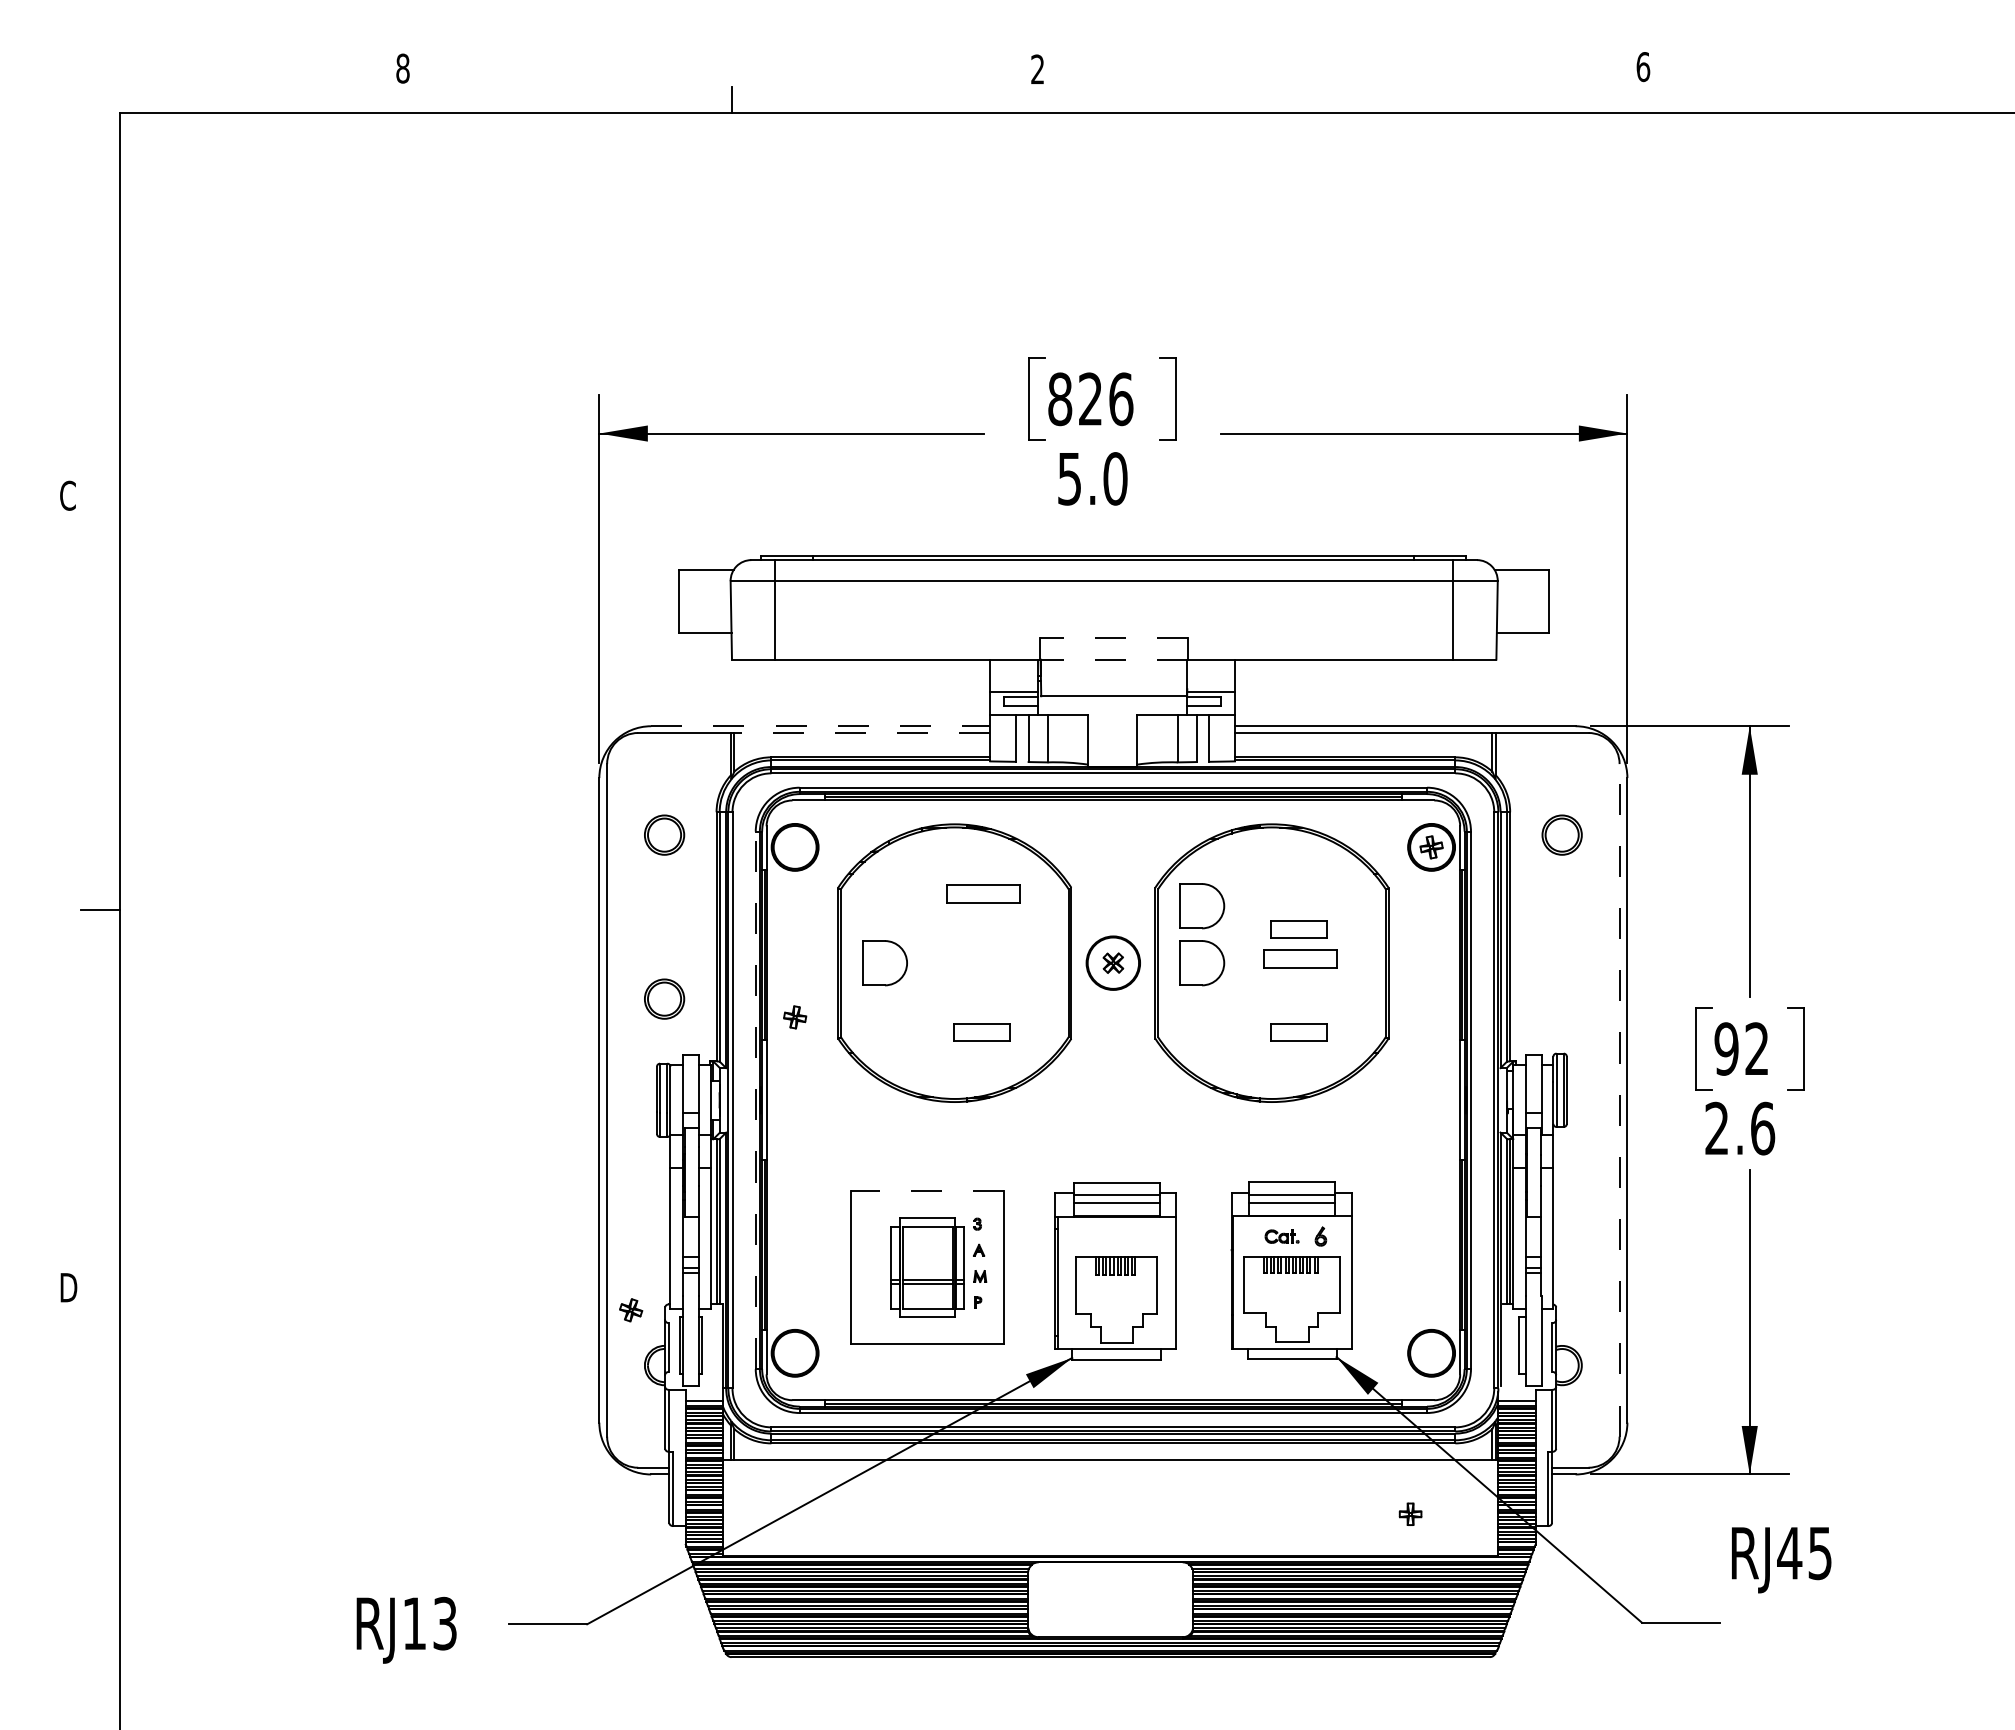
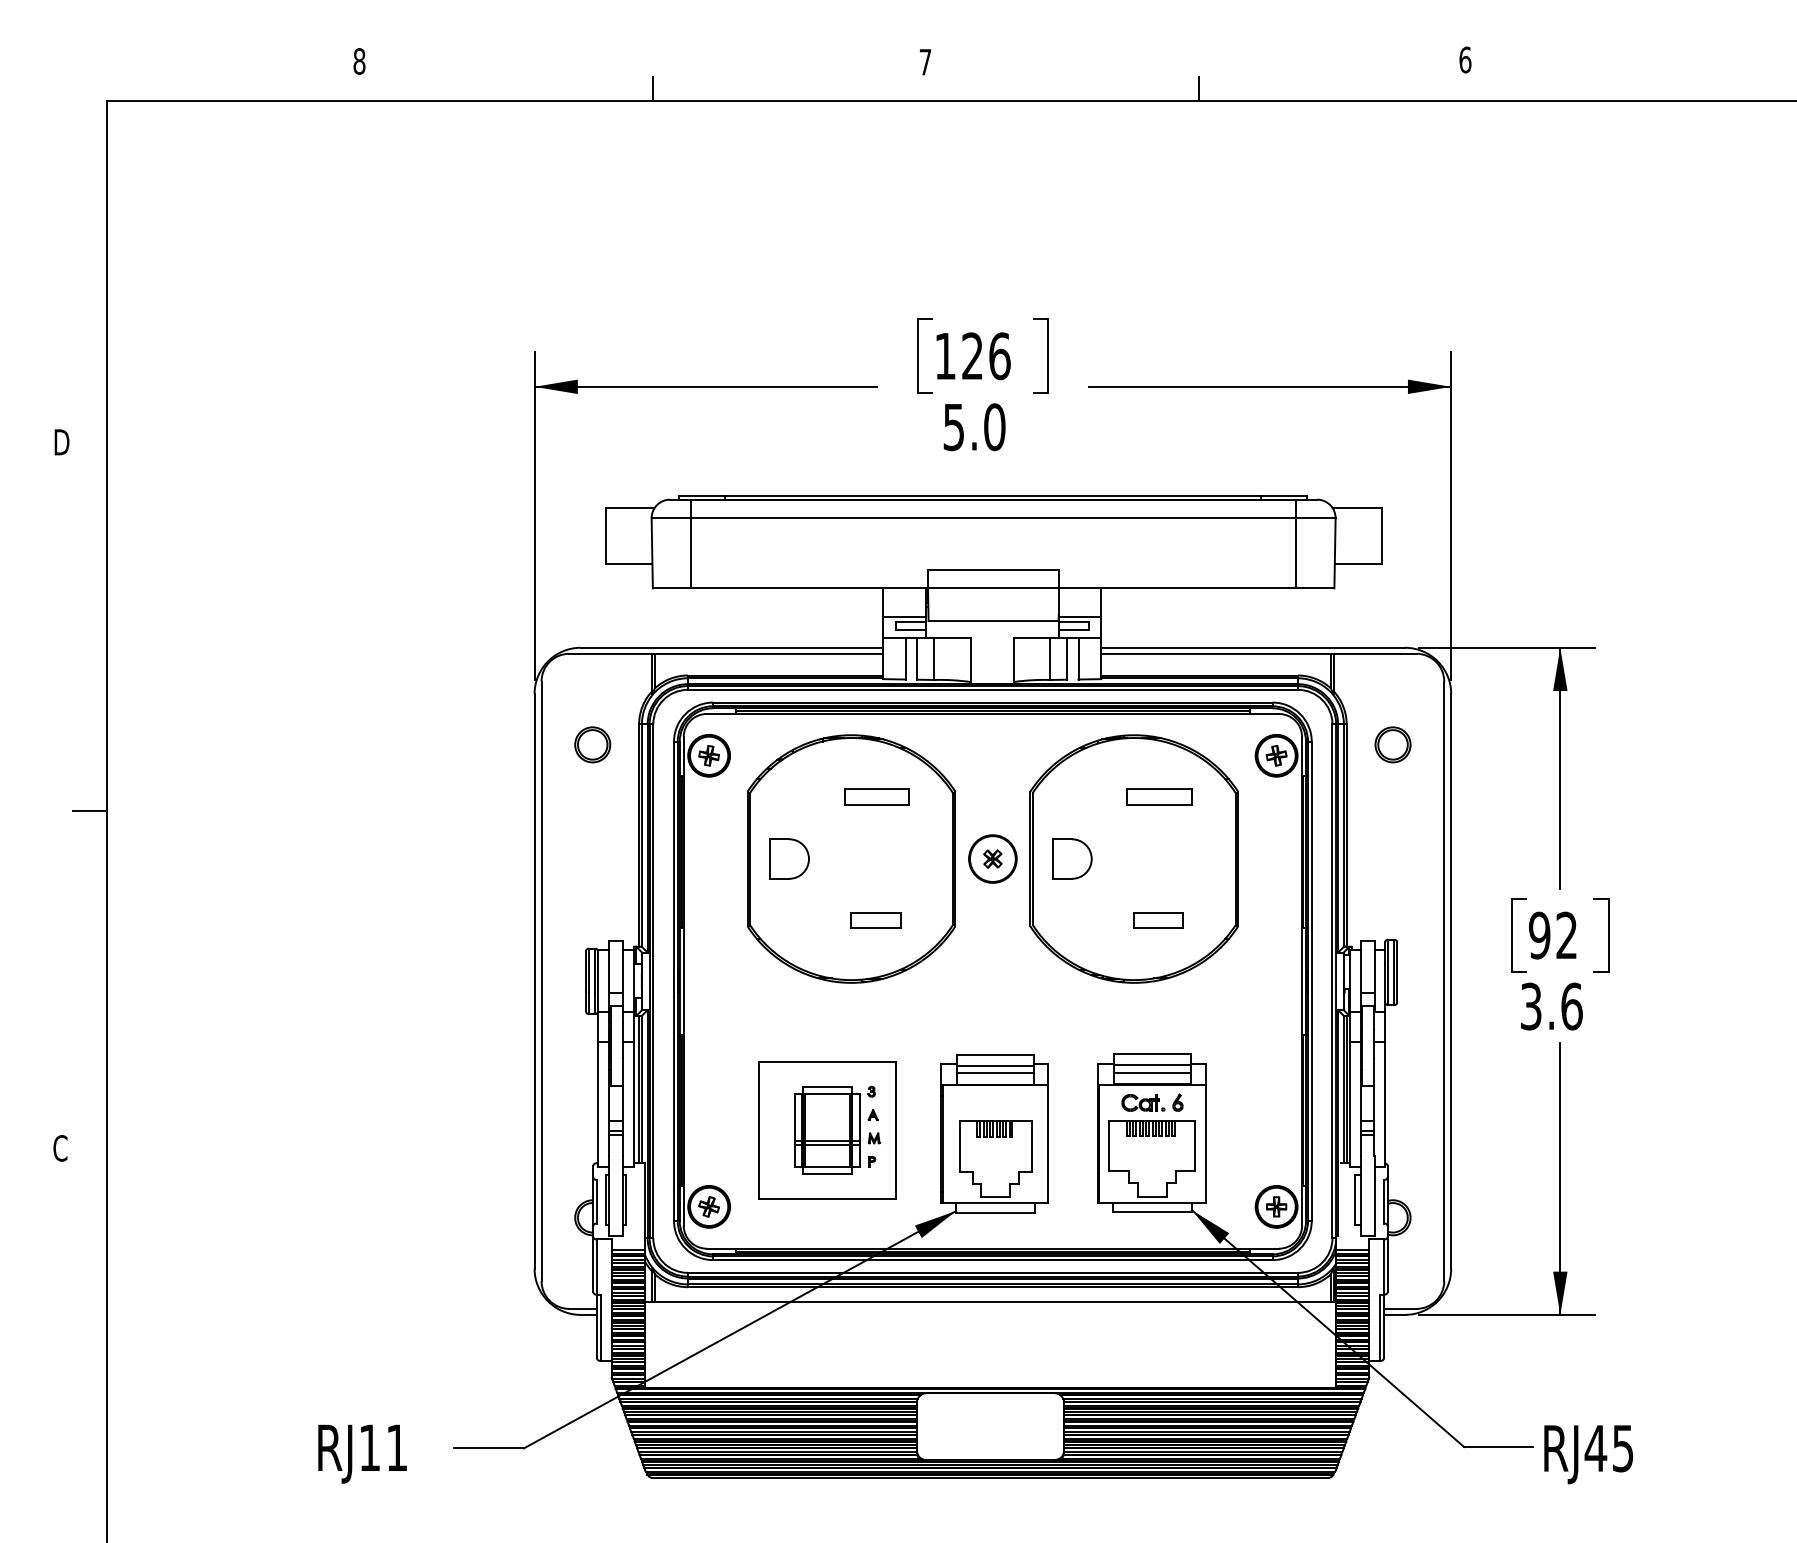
text: (1037, 68) -> (925, 61), 2 -> 7
line: (1344, 99) -> (1198, 88), added
text: (1060, 399) -> (945, 356), 826 -> 126
text: (68, 495) -> (61, 442), C -> D
line: (1114, 638) -> (993, 569), dashed -> solid
line: (1114, 659) -> (993, 588), dashed -> solid
line: (820, 726) -> (731, 648), dashed -> solid
line: (861, 732) -> (768, 653), dashed -> solid
part: (1202, 906) -> (1072, 808), removed
part: (1298, 929) -> (1157, 829), removed
part: (1300, 958) -> (1159, 796), moved
part: (664, 998) -> (592, 890), removed
part: (795, 1017) -> (709, 755), moved
line: (1619, 1099) -> (1444, 980), dashed -> solid
line: (755, 1100) -> (673, 981), dashed -> solid
text: (1716, 1128) -> (1530, 1006), 2.6 -> 3.6
line: (927, 1190) -> (827, 1061), dashed -> solid
part: (1281, 1236) -> (1142, 1102), size x1.43
text: (68, 1287) -> (61, 1148), D -> C
part: (631, 1310) -> (709, 1207), moved
part: (1410, 1513) -> (1276, 1206), moved
text: (1781, 1560) -> (1588, 1454), moved
text: (444, 1623) -> (396, 1447), RJ13 -> RJ11

